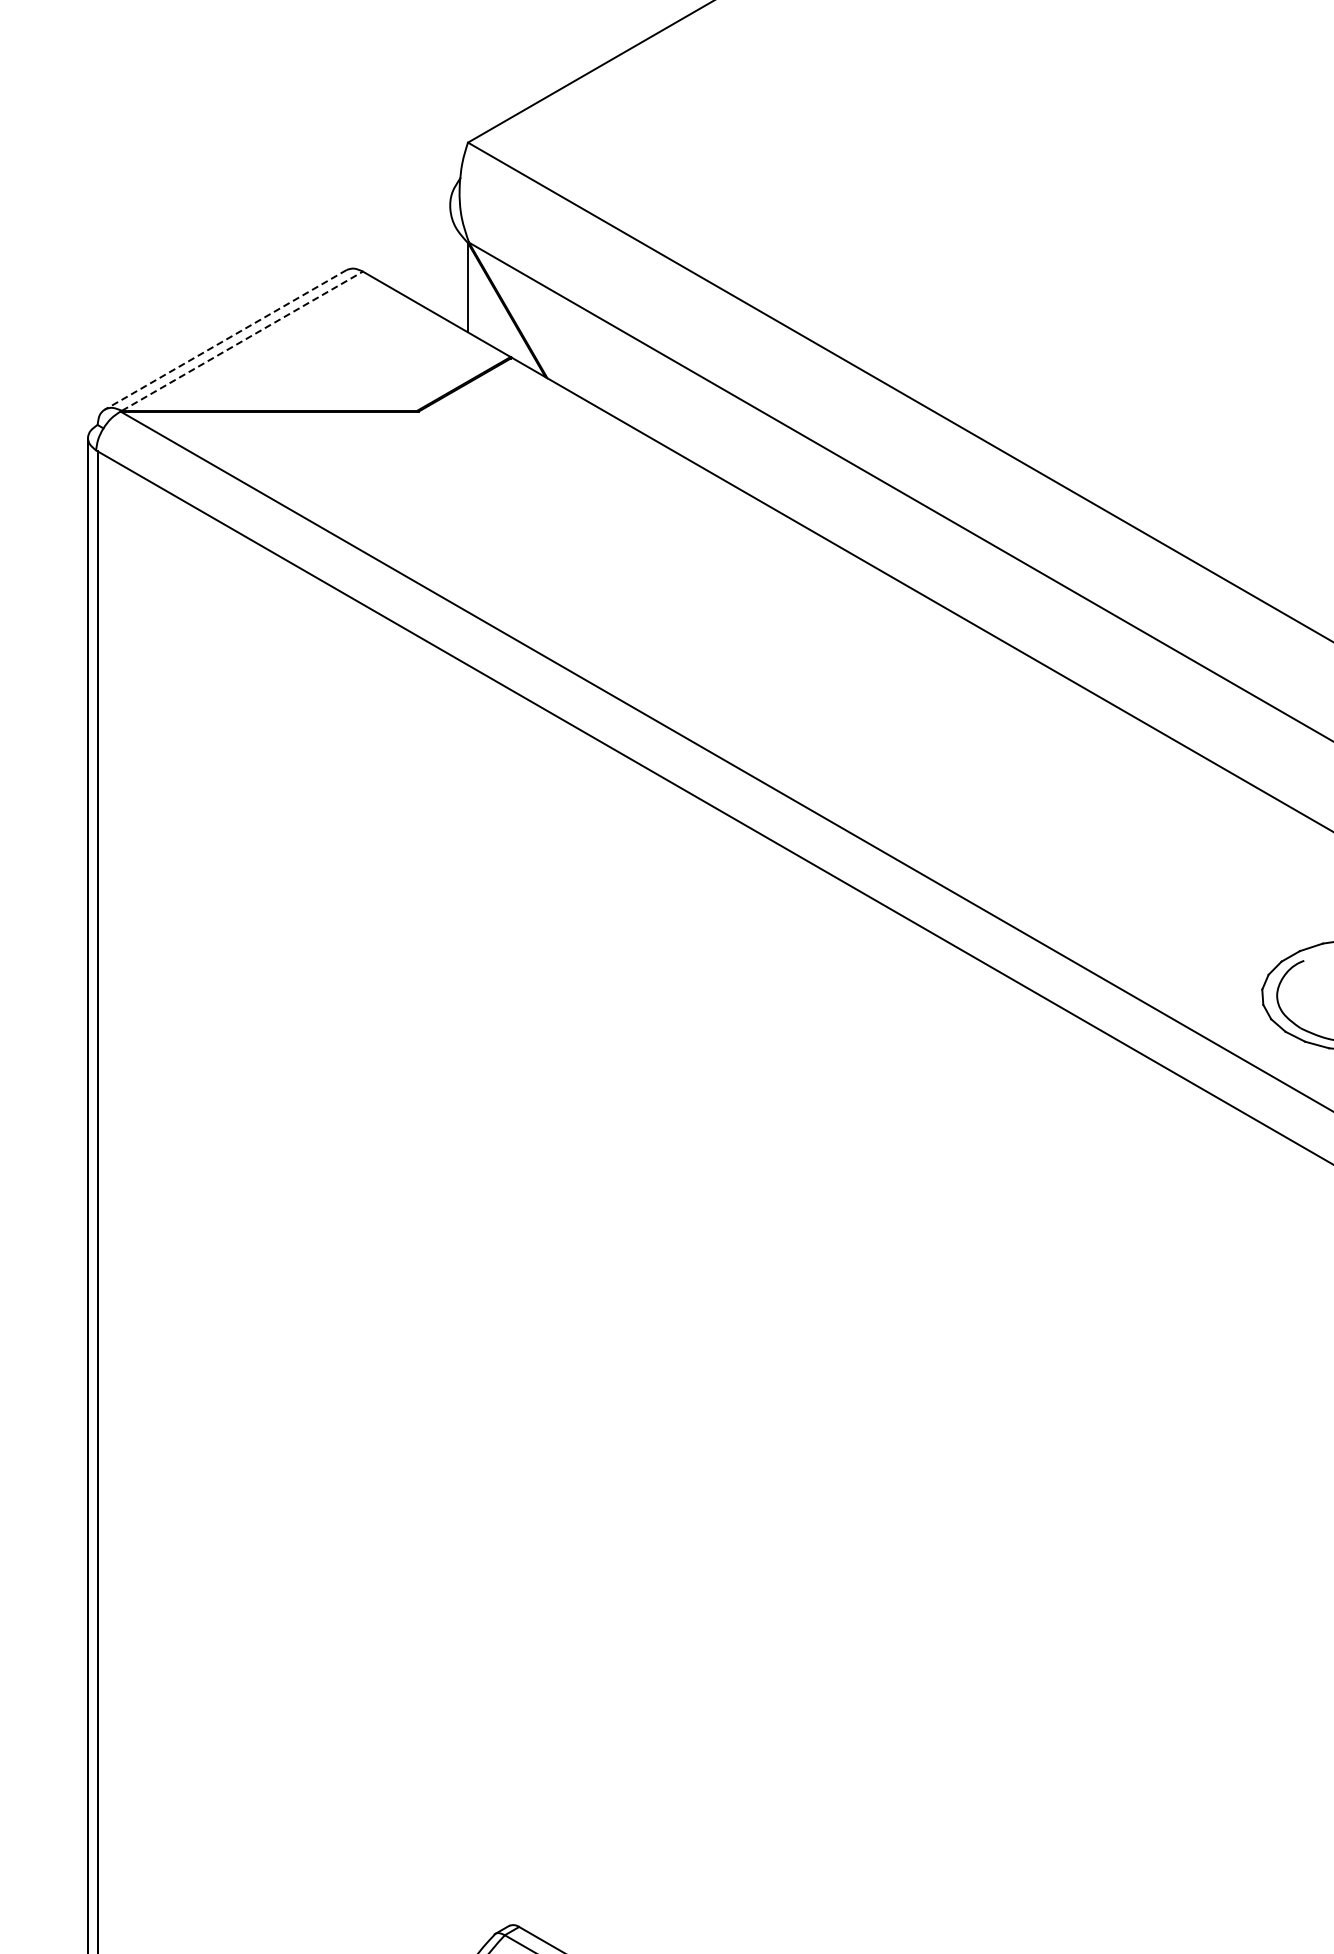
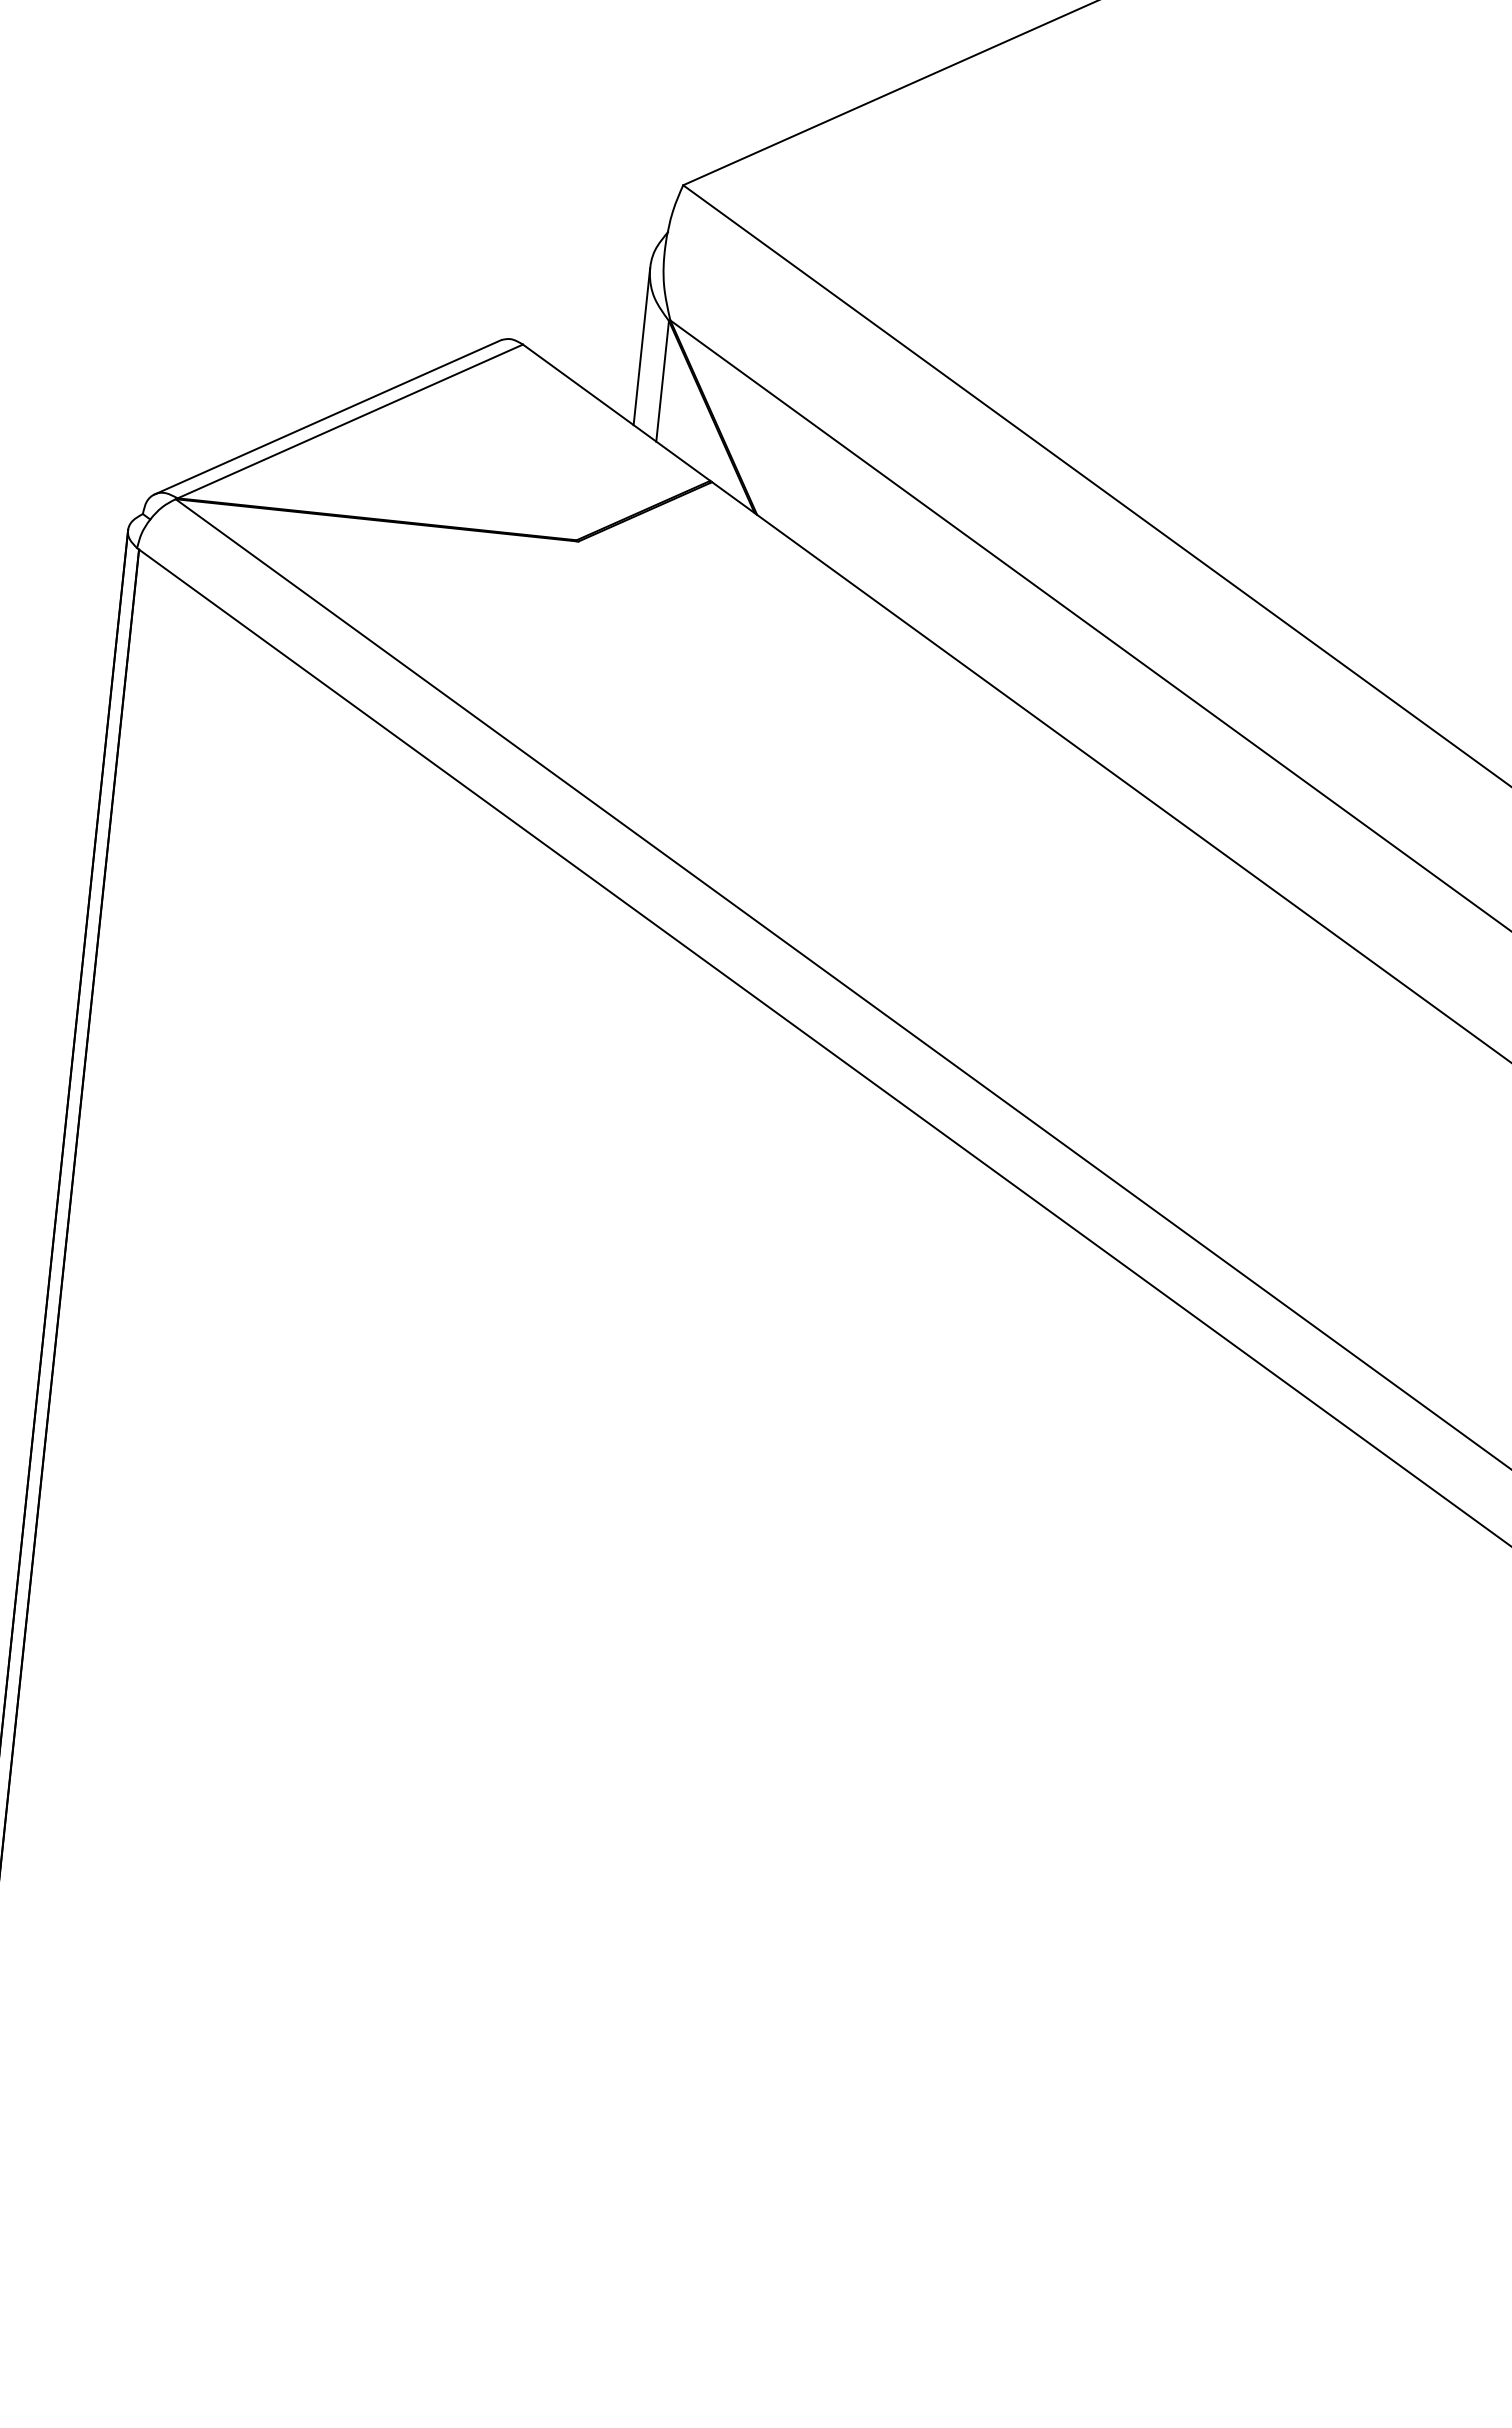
line: (450, 264) -> (642, 347), added
line: (225, 339) -> (327, 416), dashed -> solid
line: (242, 340) -> (350, 420), dashed -> solid

